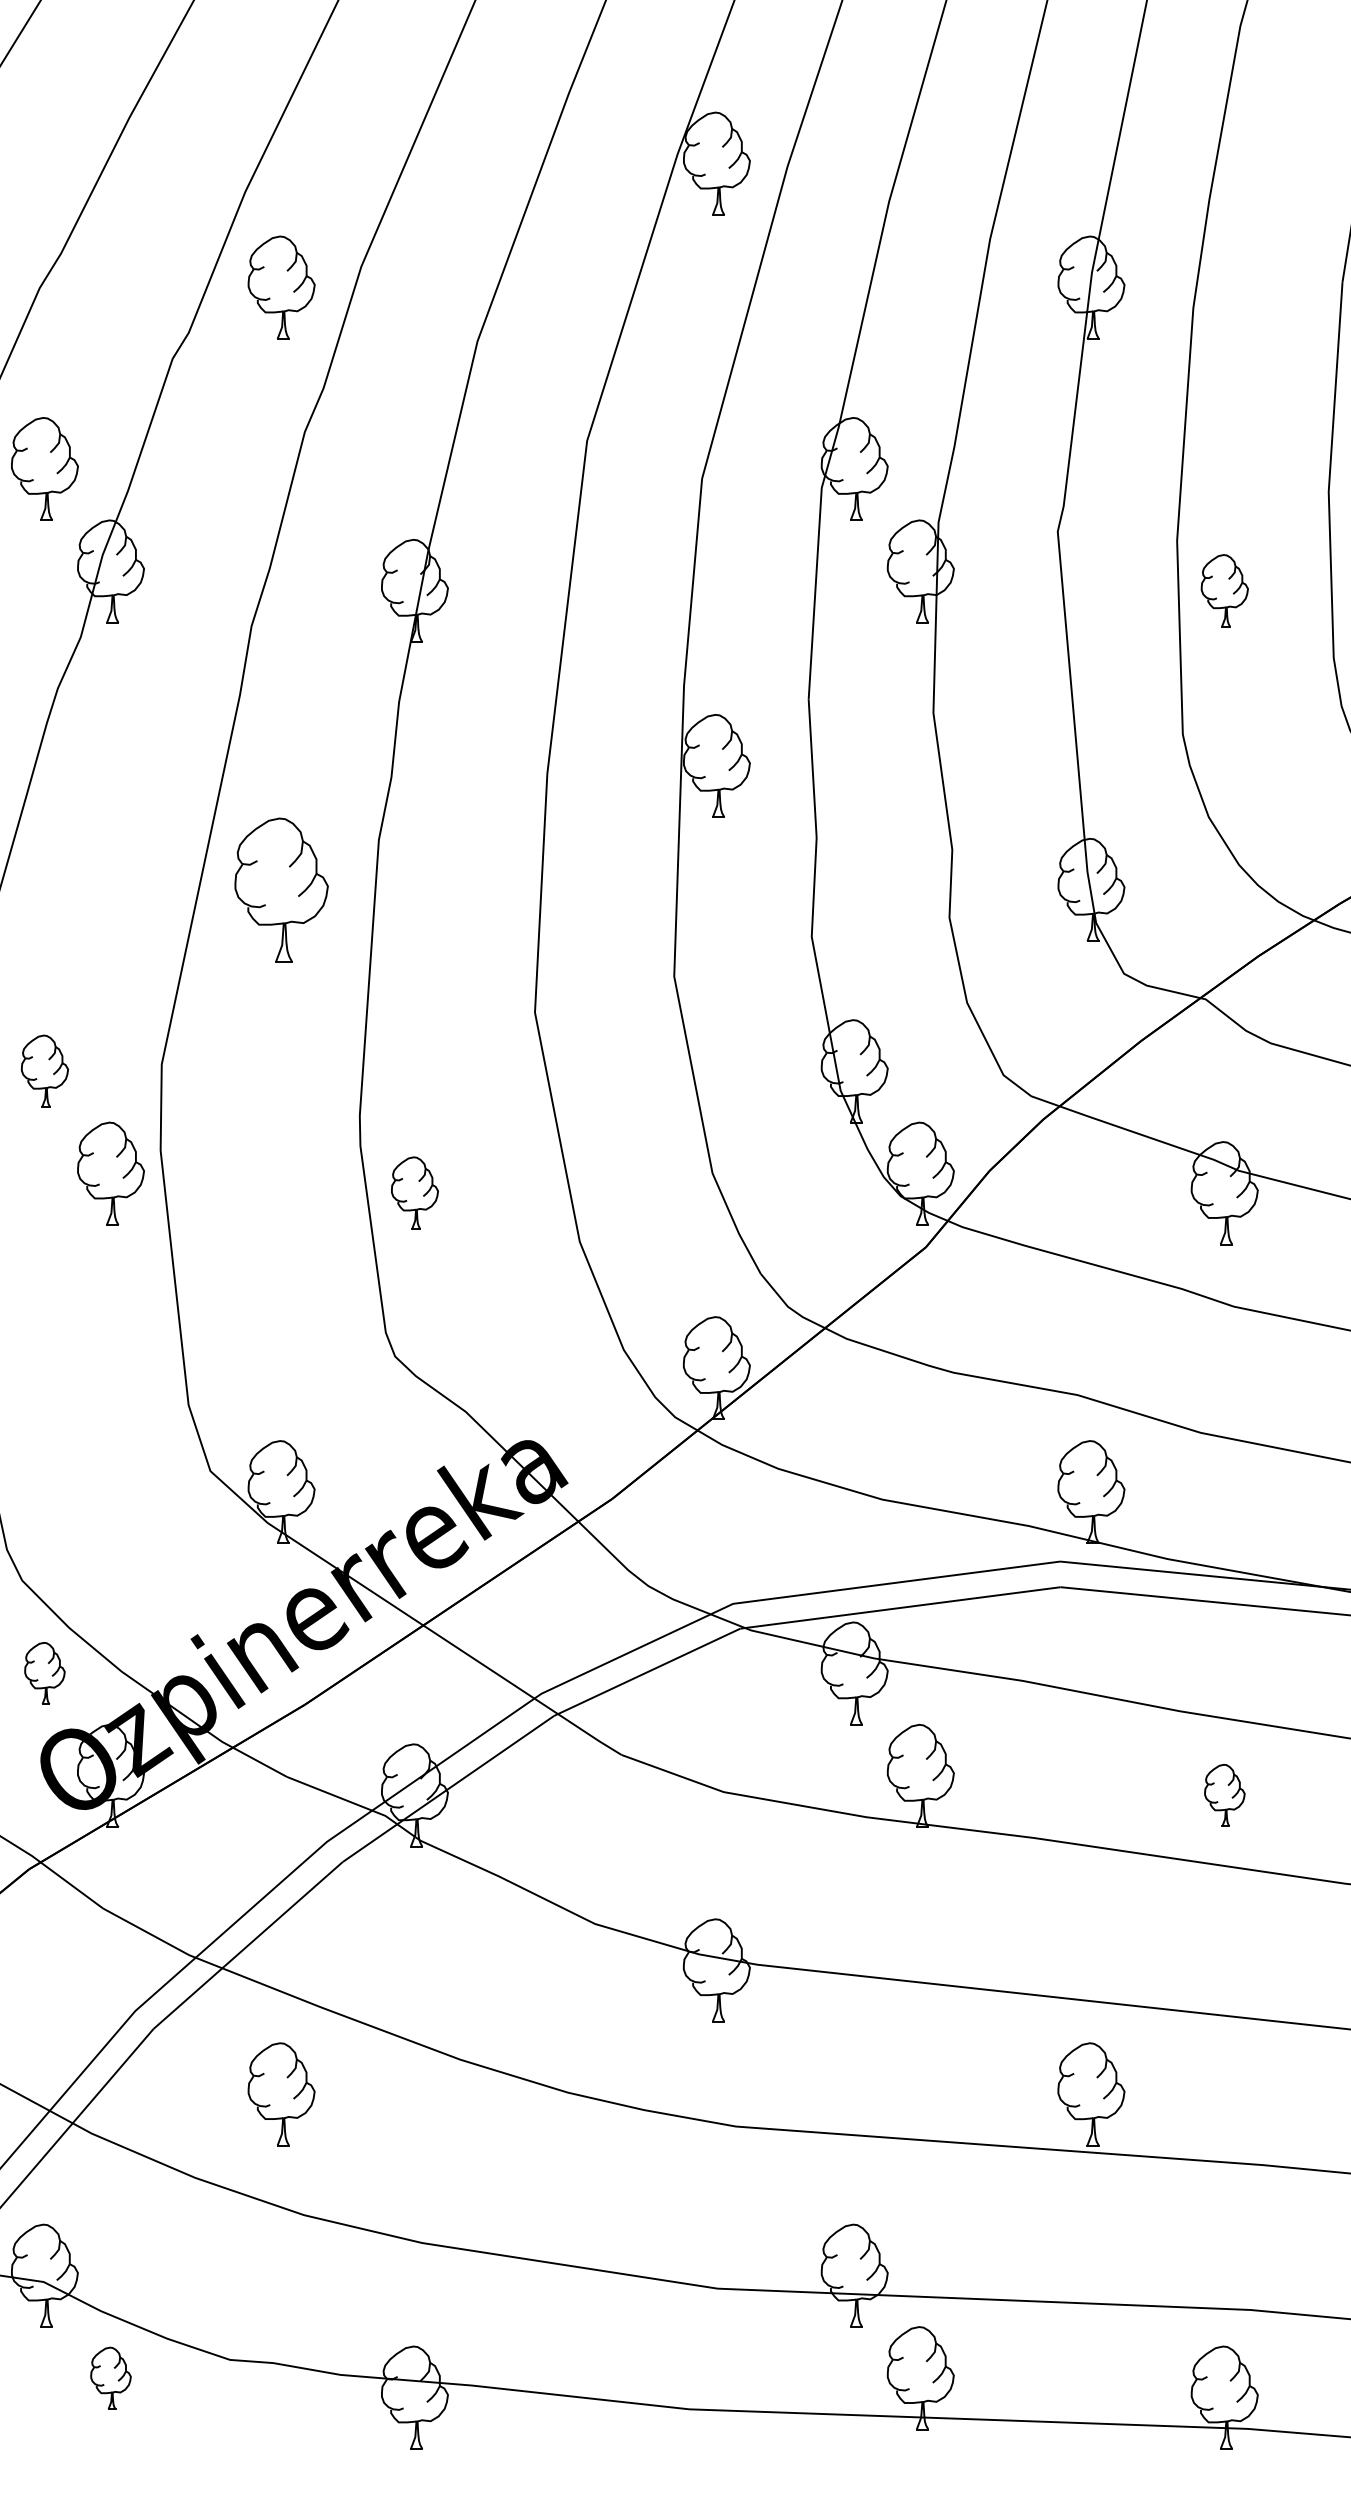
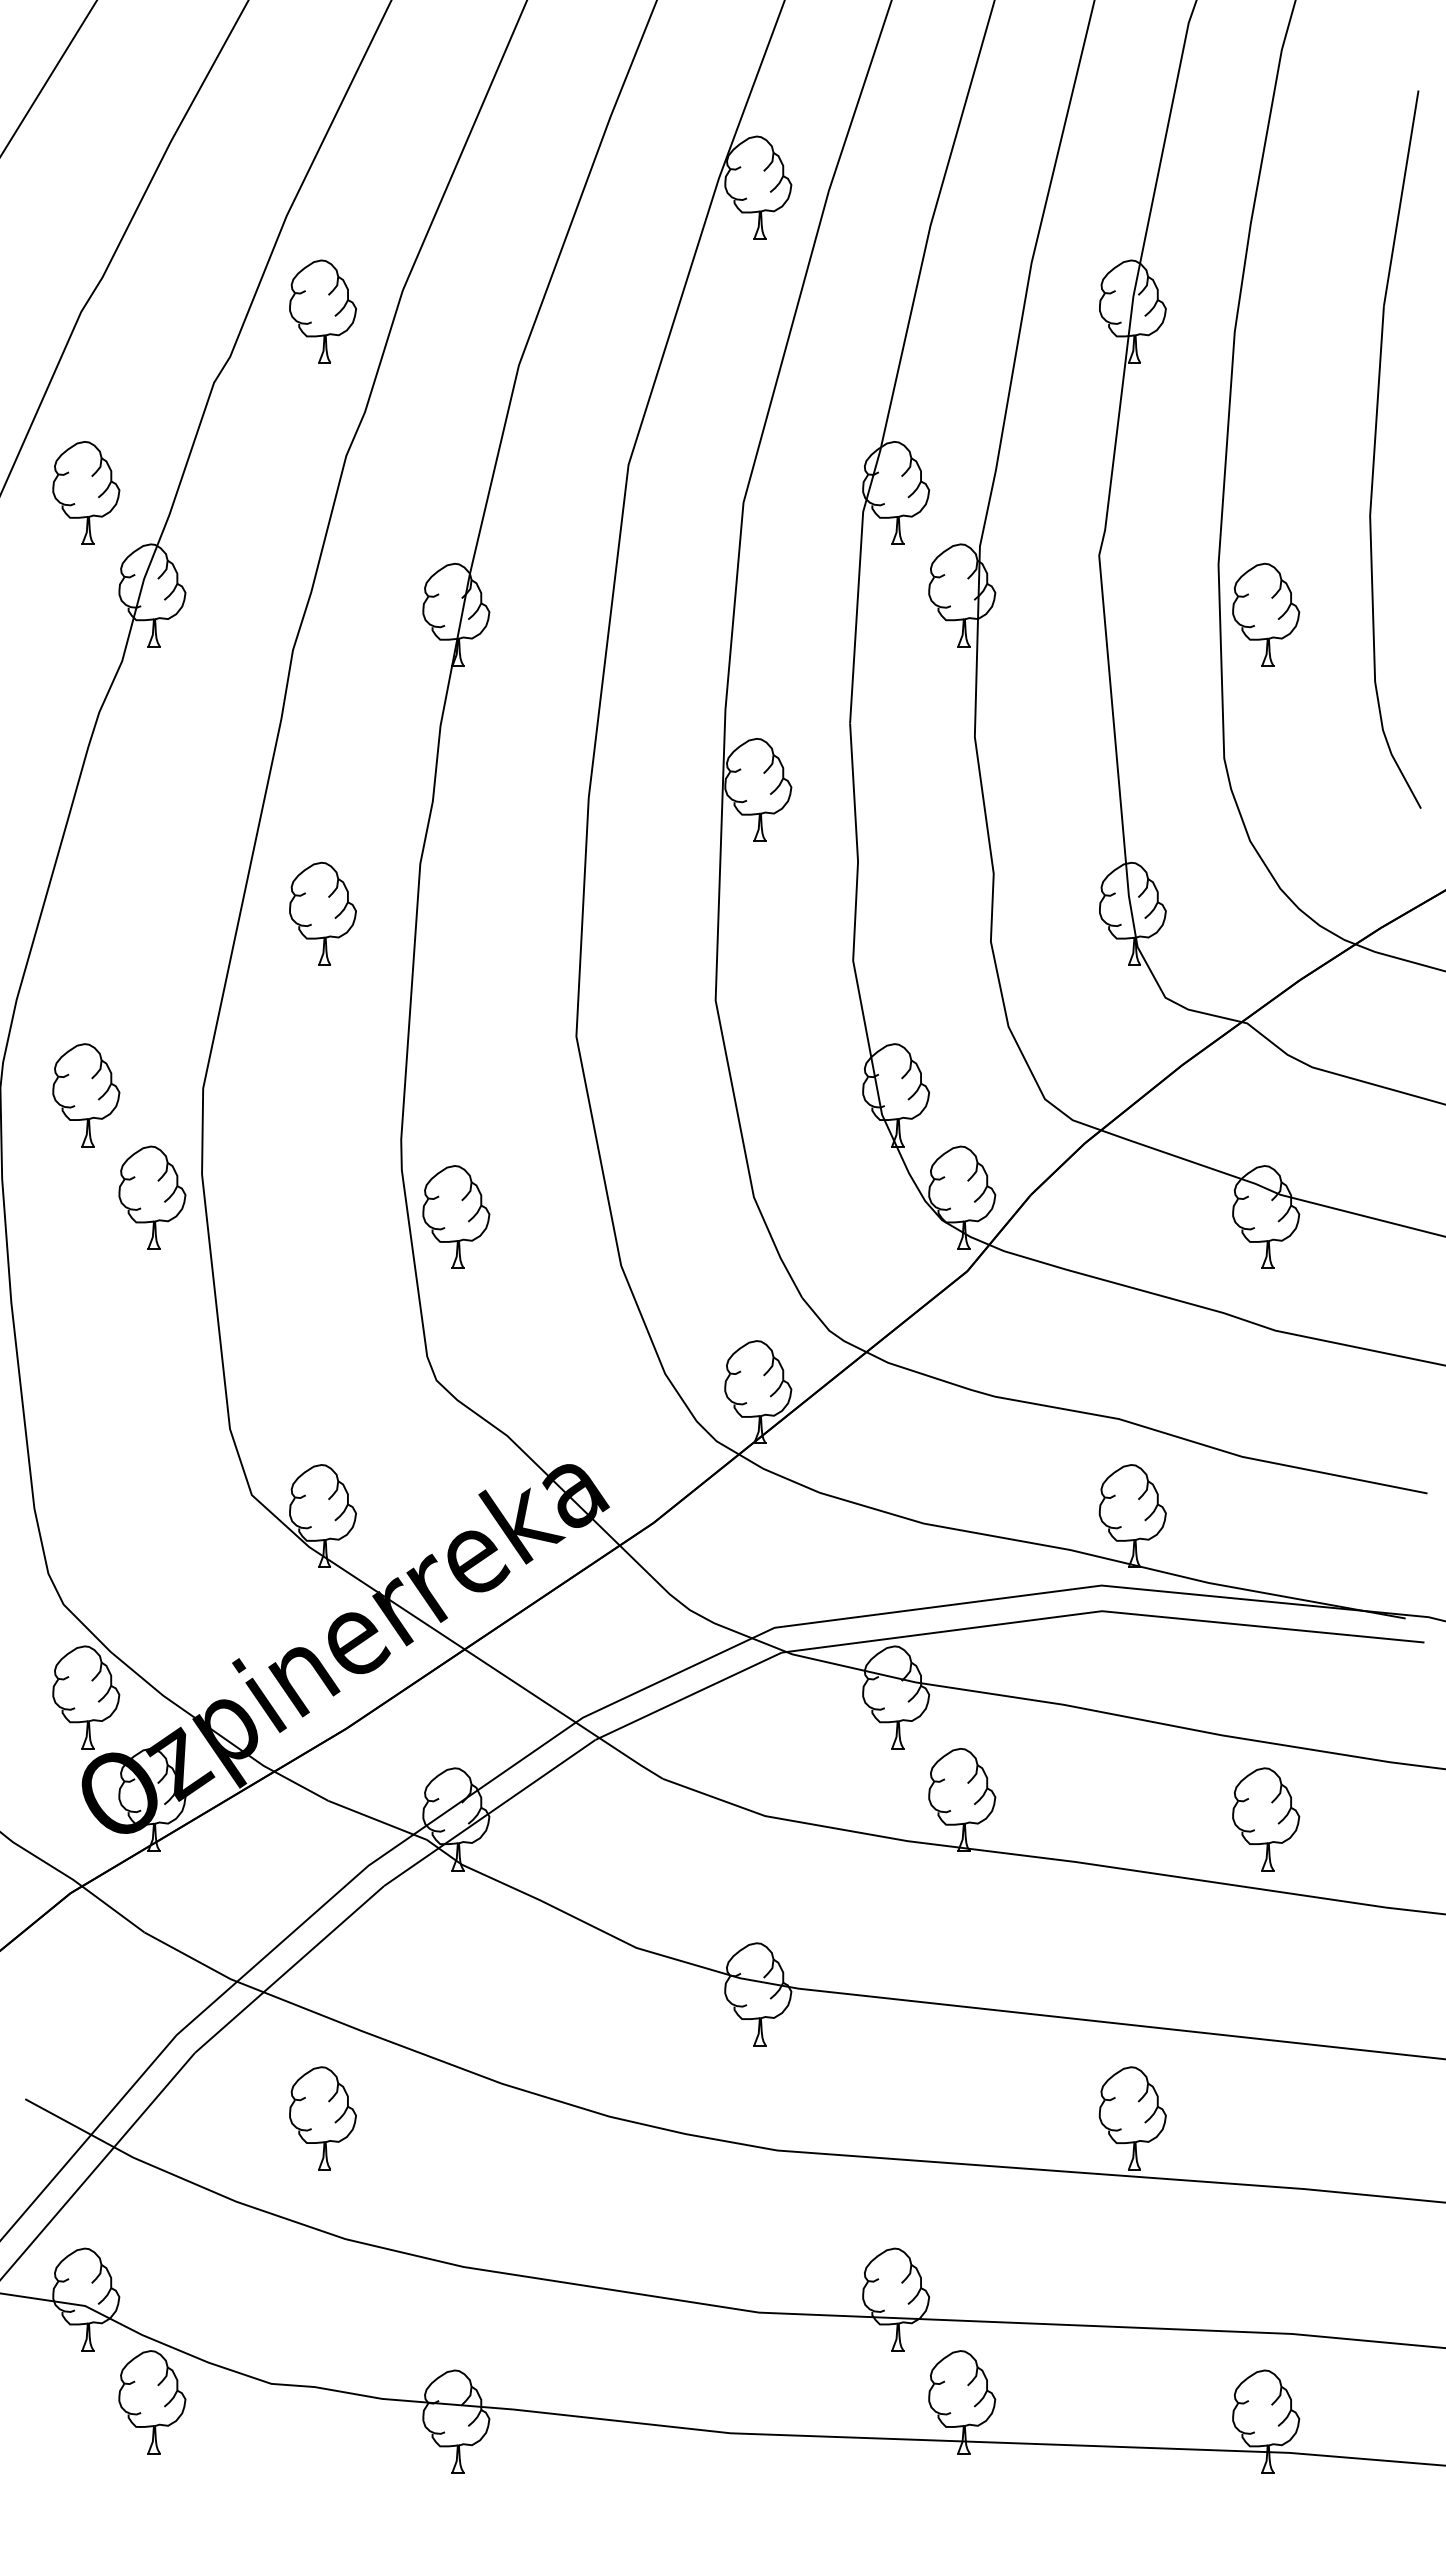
part: (1225, 590) -> (1266, 614), size x1.43
part: (281, 889) -> (322, 913), size x0.71
part: (45, 1071) -> (86, 1095), size x1.43
part: (415, 1192) -> (456, 1216), size x1.43
part: (45, 1673) -> (86, 1697), size x1.67
part: (1225, 1795) -> (1266, 1819), size x1.67
part: (111, 2378) -> (152, 2402), size x1.67

